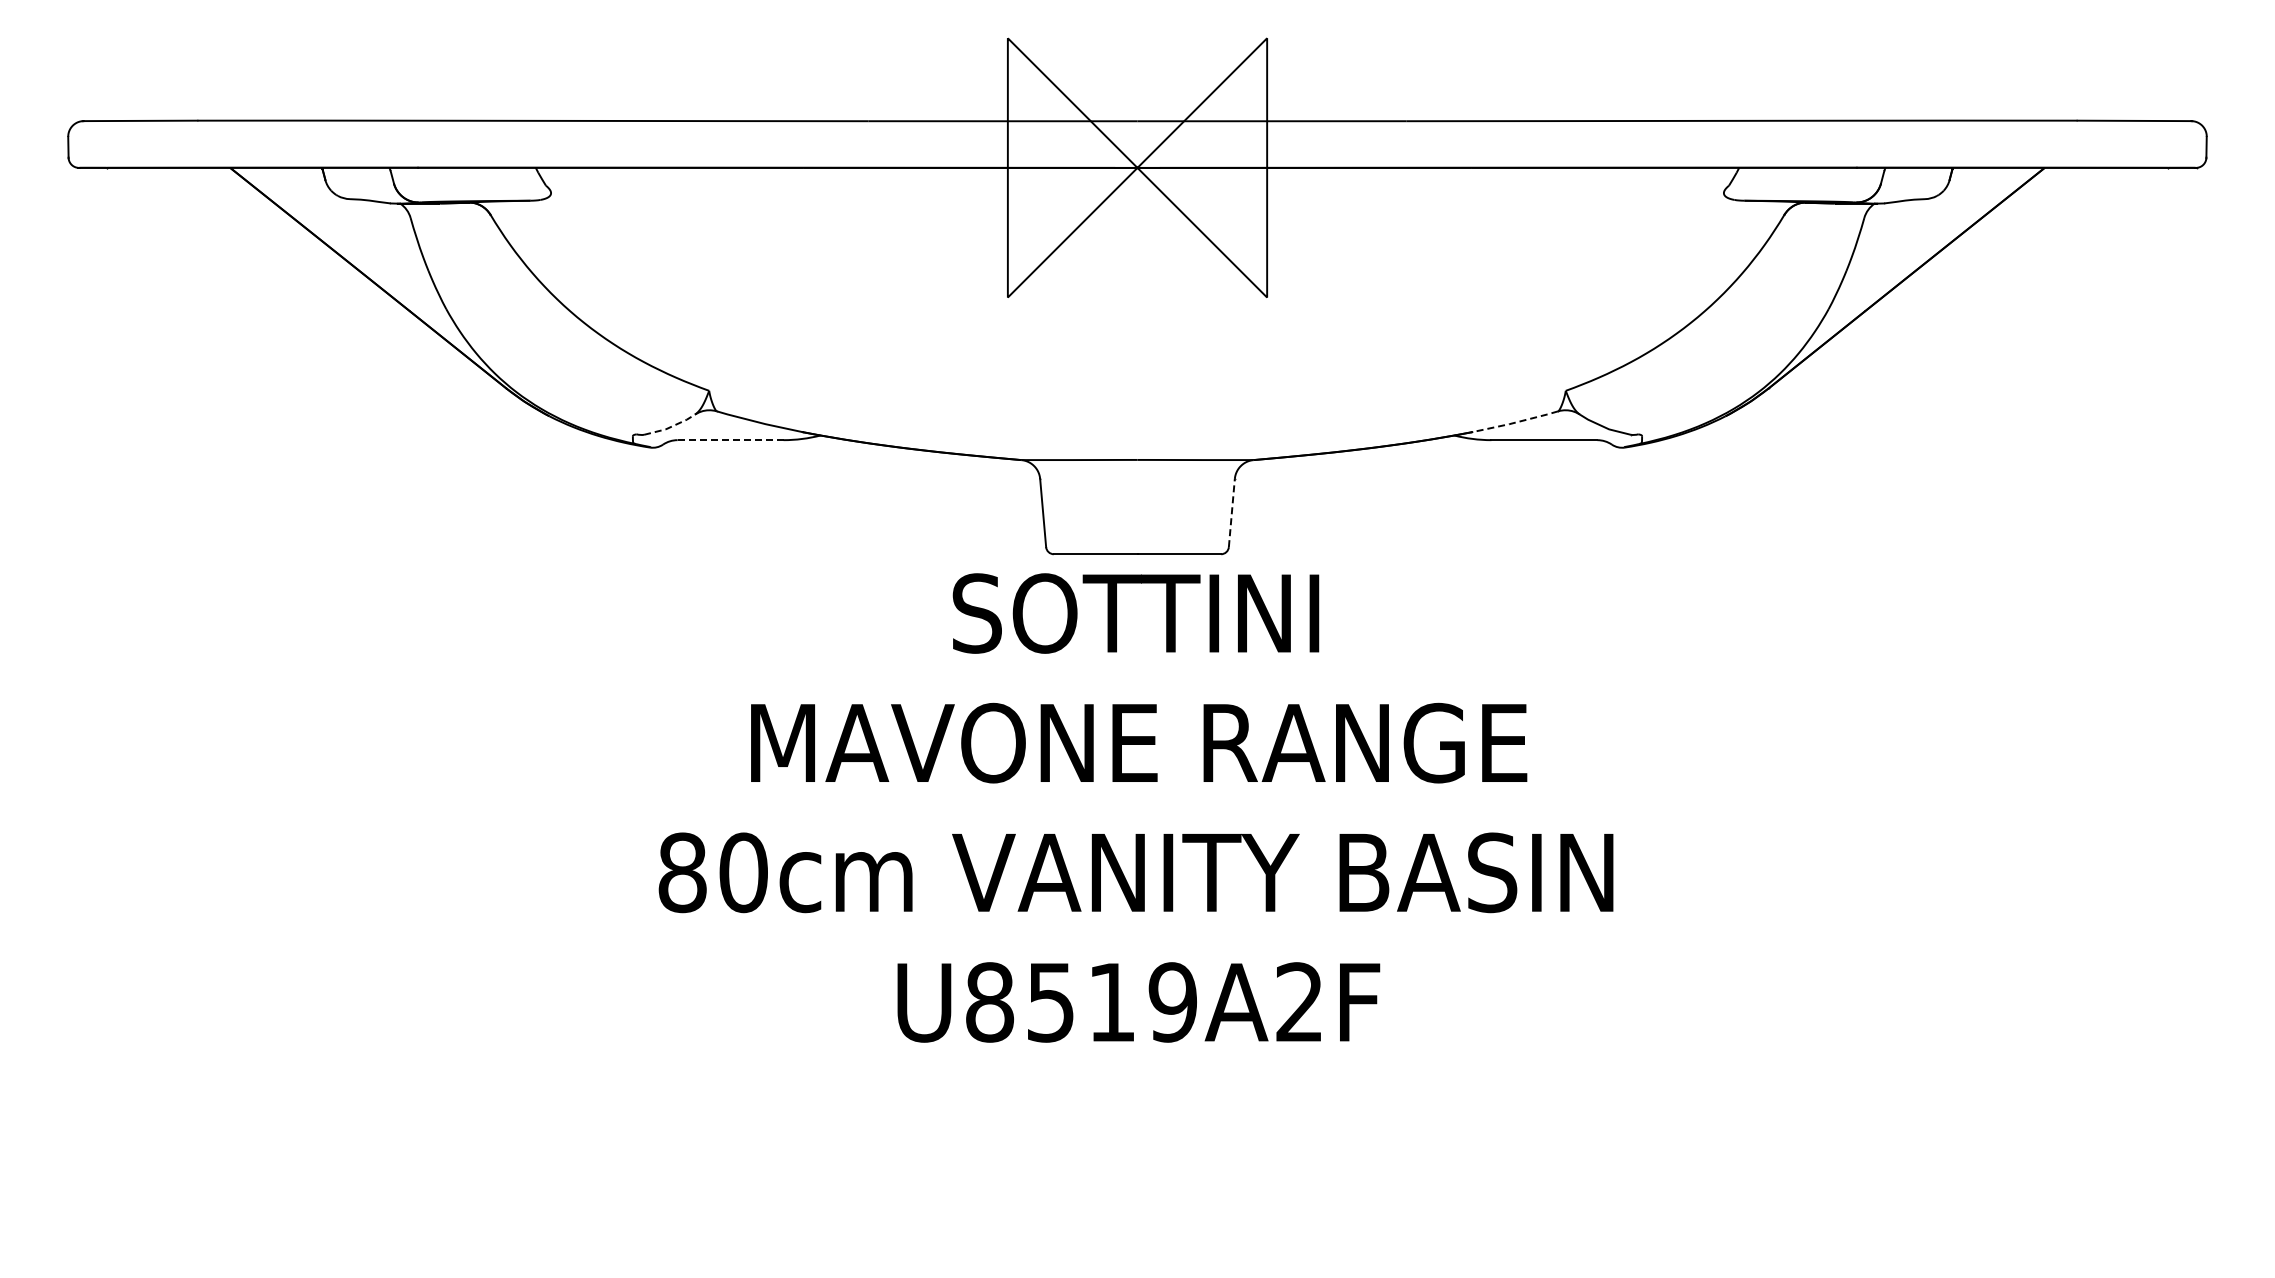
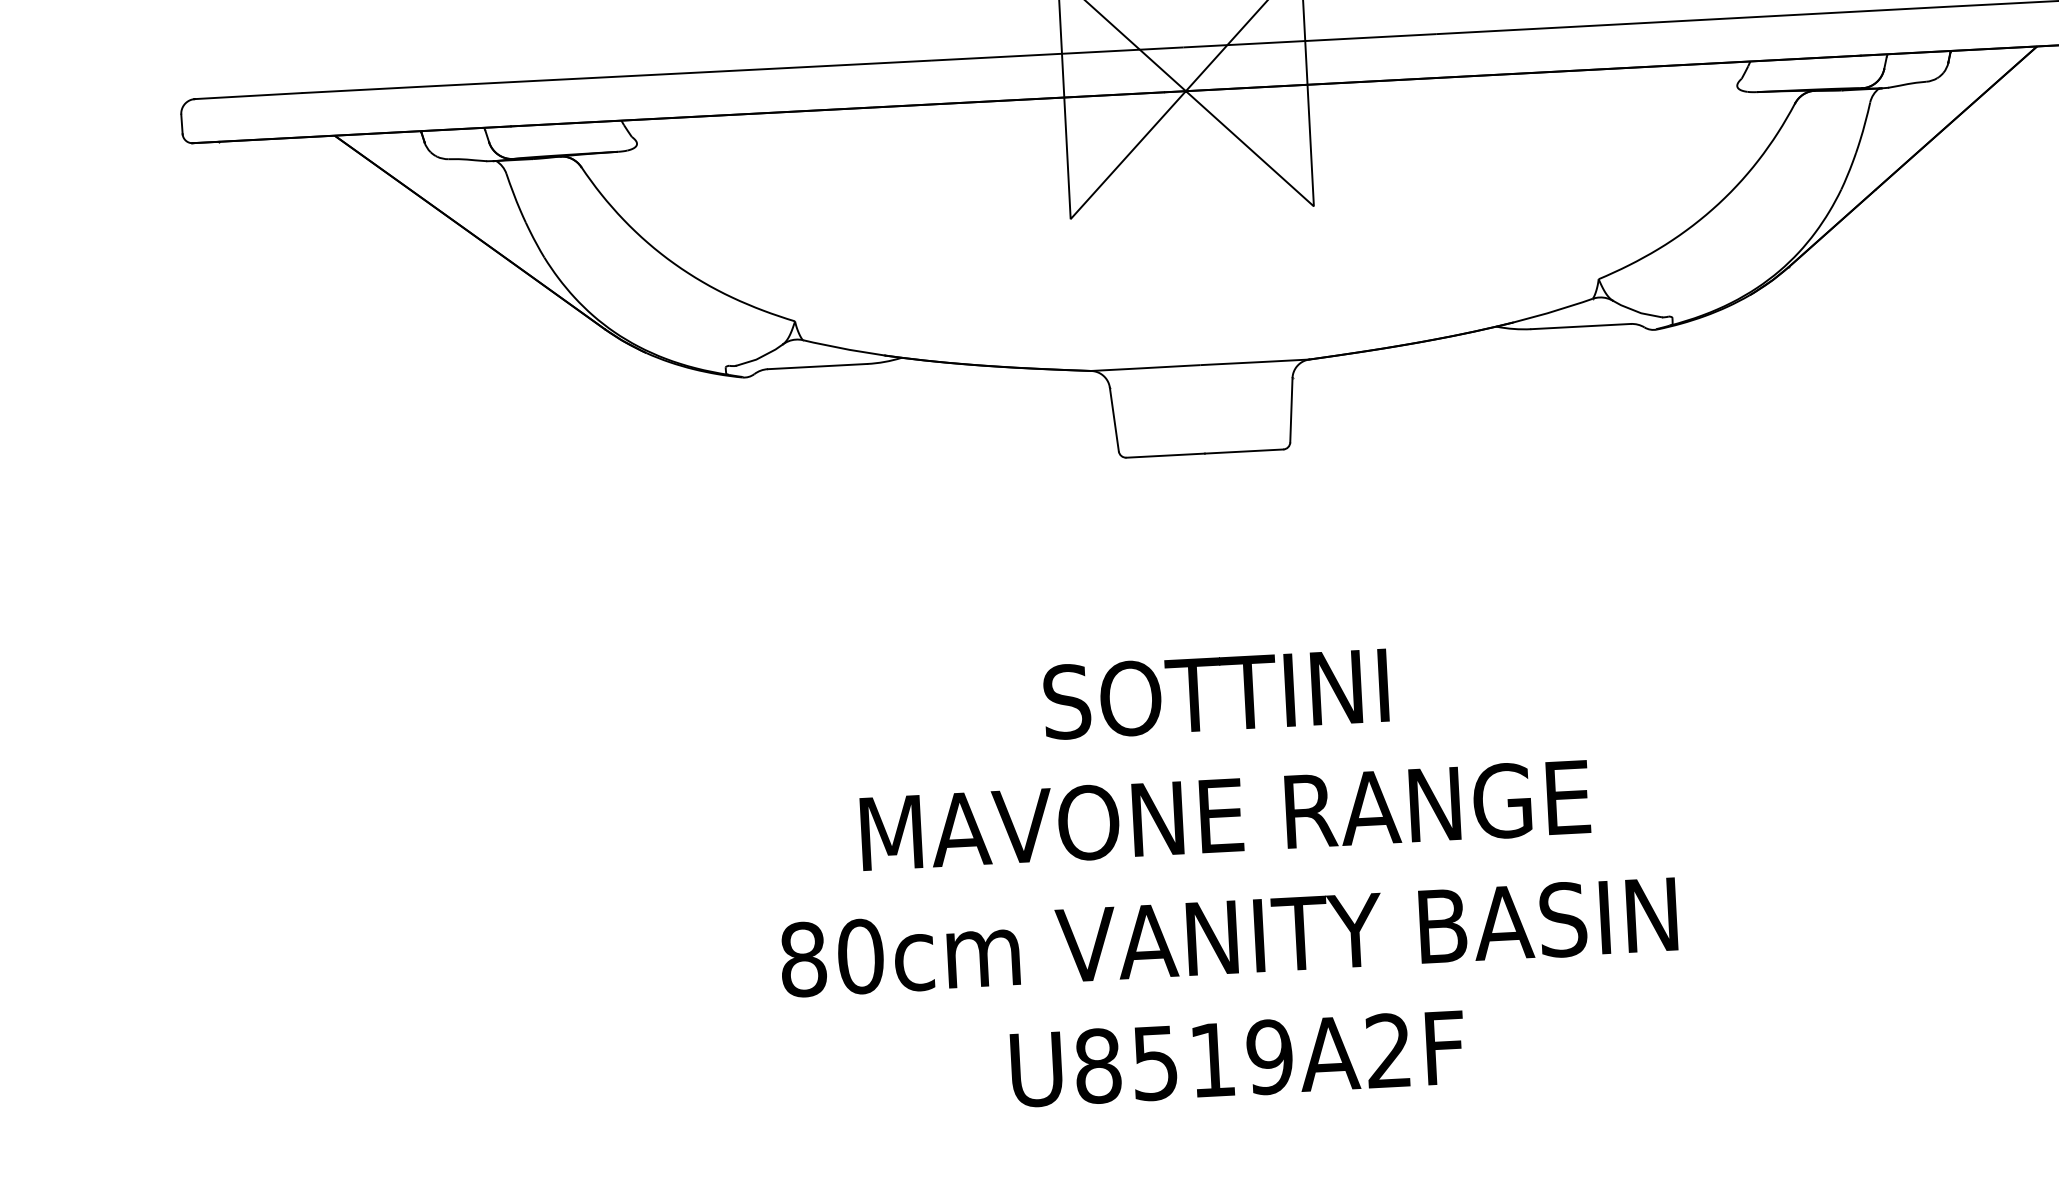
line: (1516, 422) -> (1553, 311), dashed -> solid
line: (671, 426) -> (761, 356), dashed -> solid
line: (730, 440) -> (817, 366), dashed -> solid
line: (1231, 512) -> (1291, 409), dashed -> solid
text: (1135, 807) -> (1225, 876), moved

